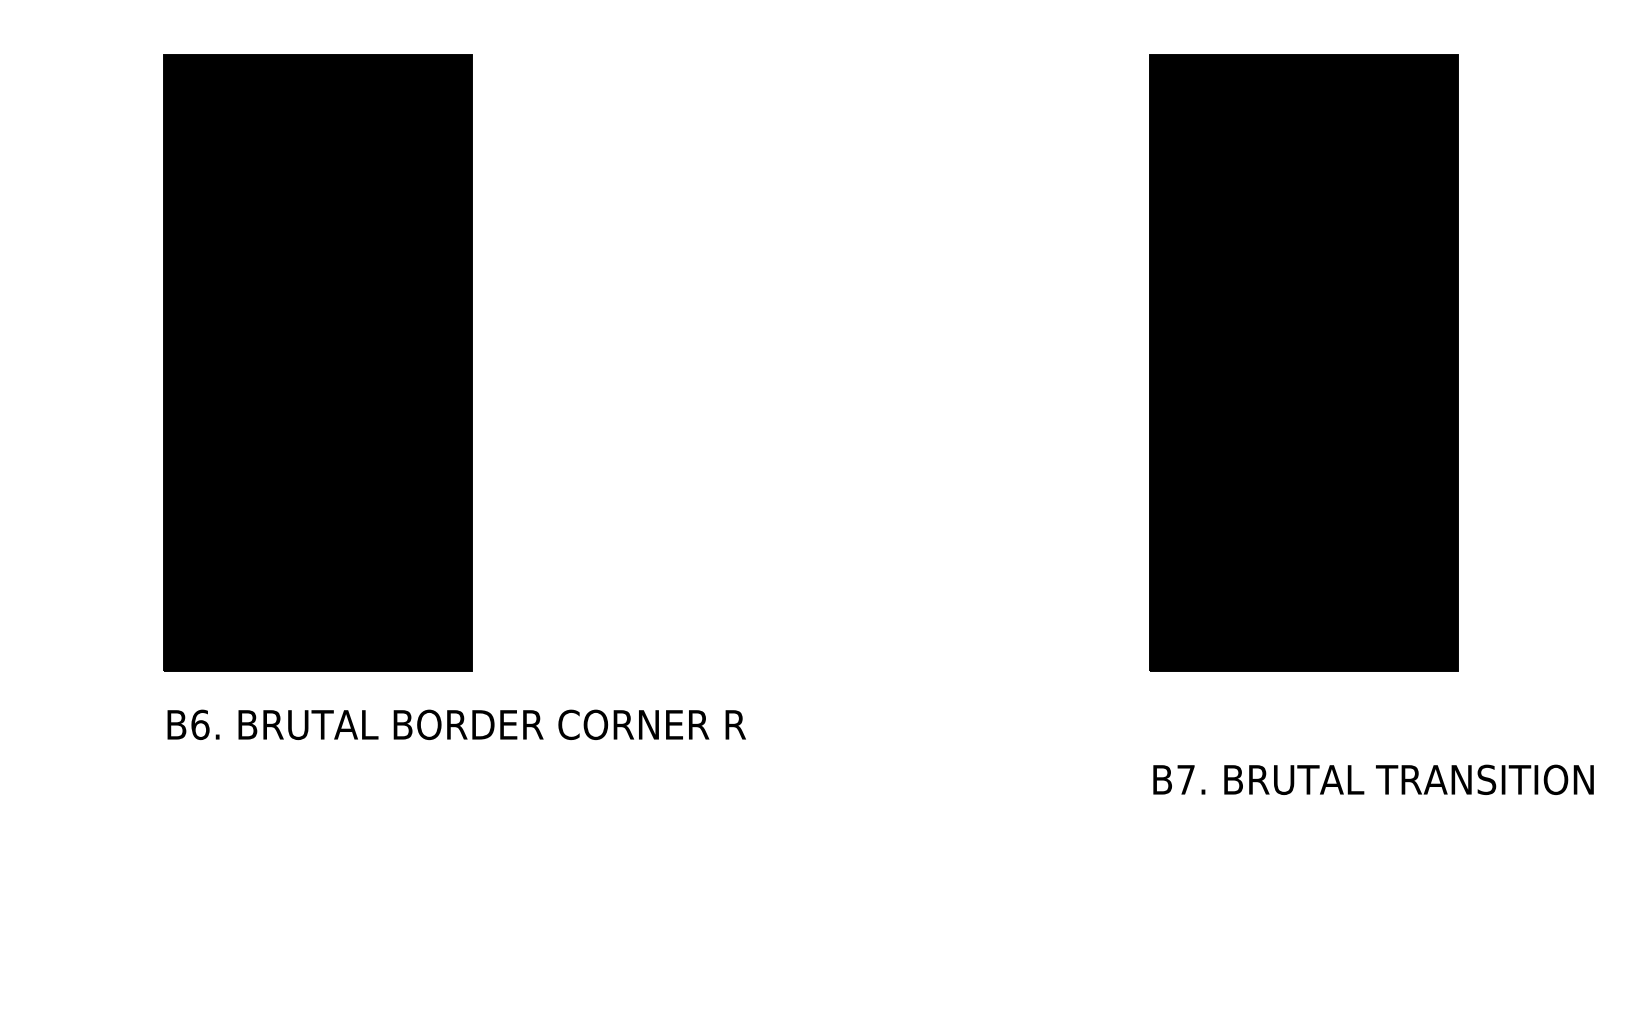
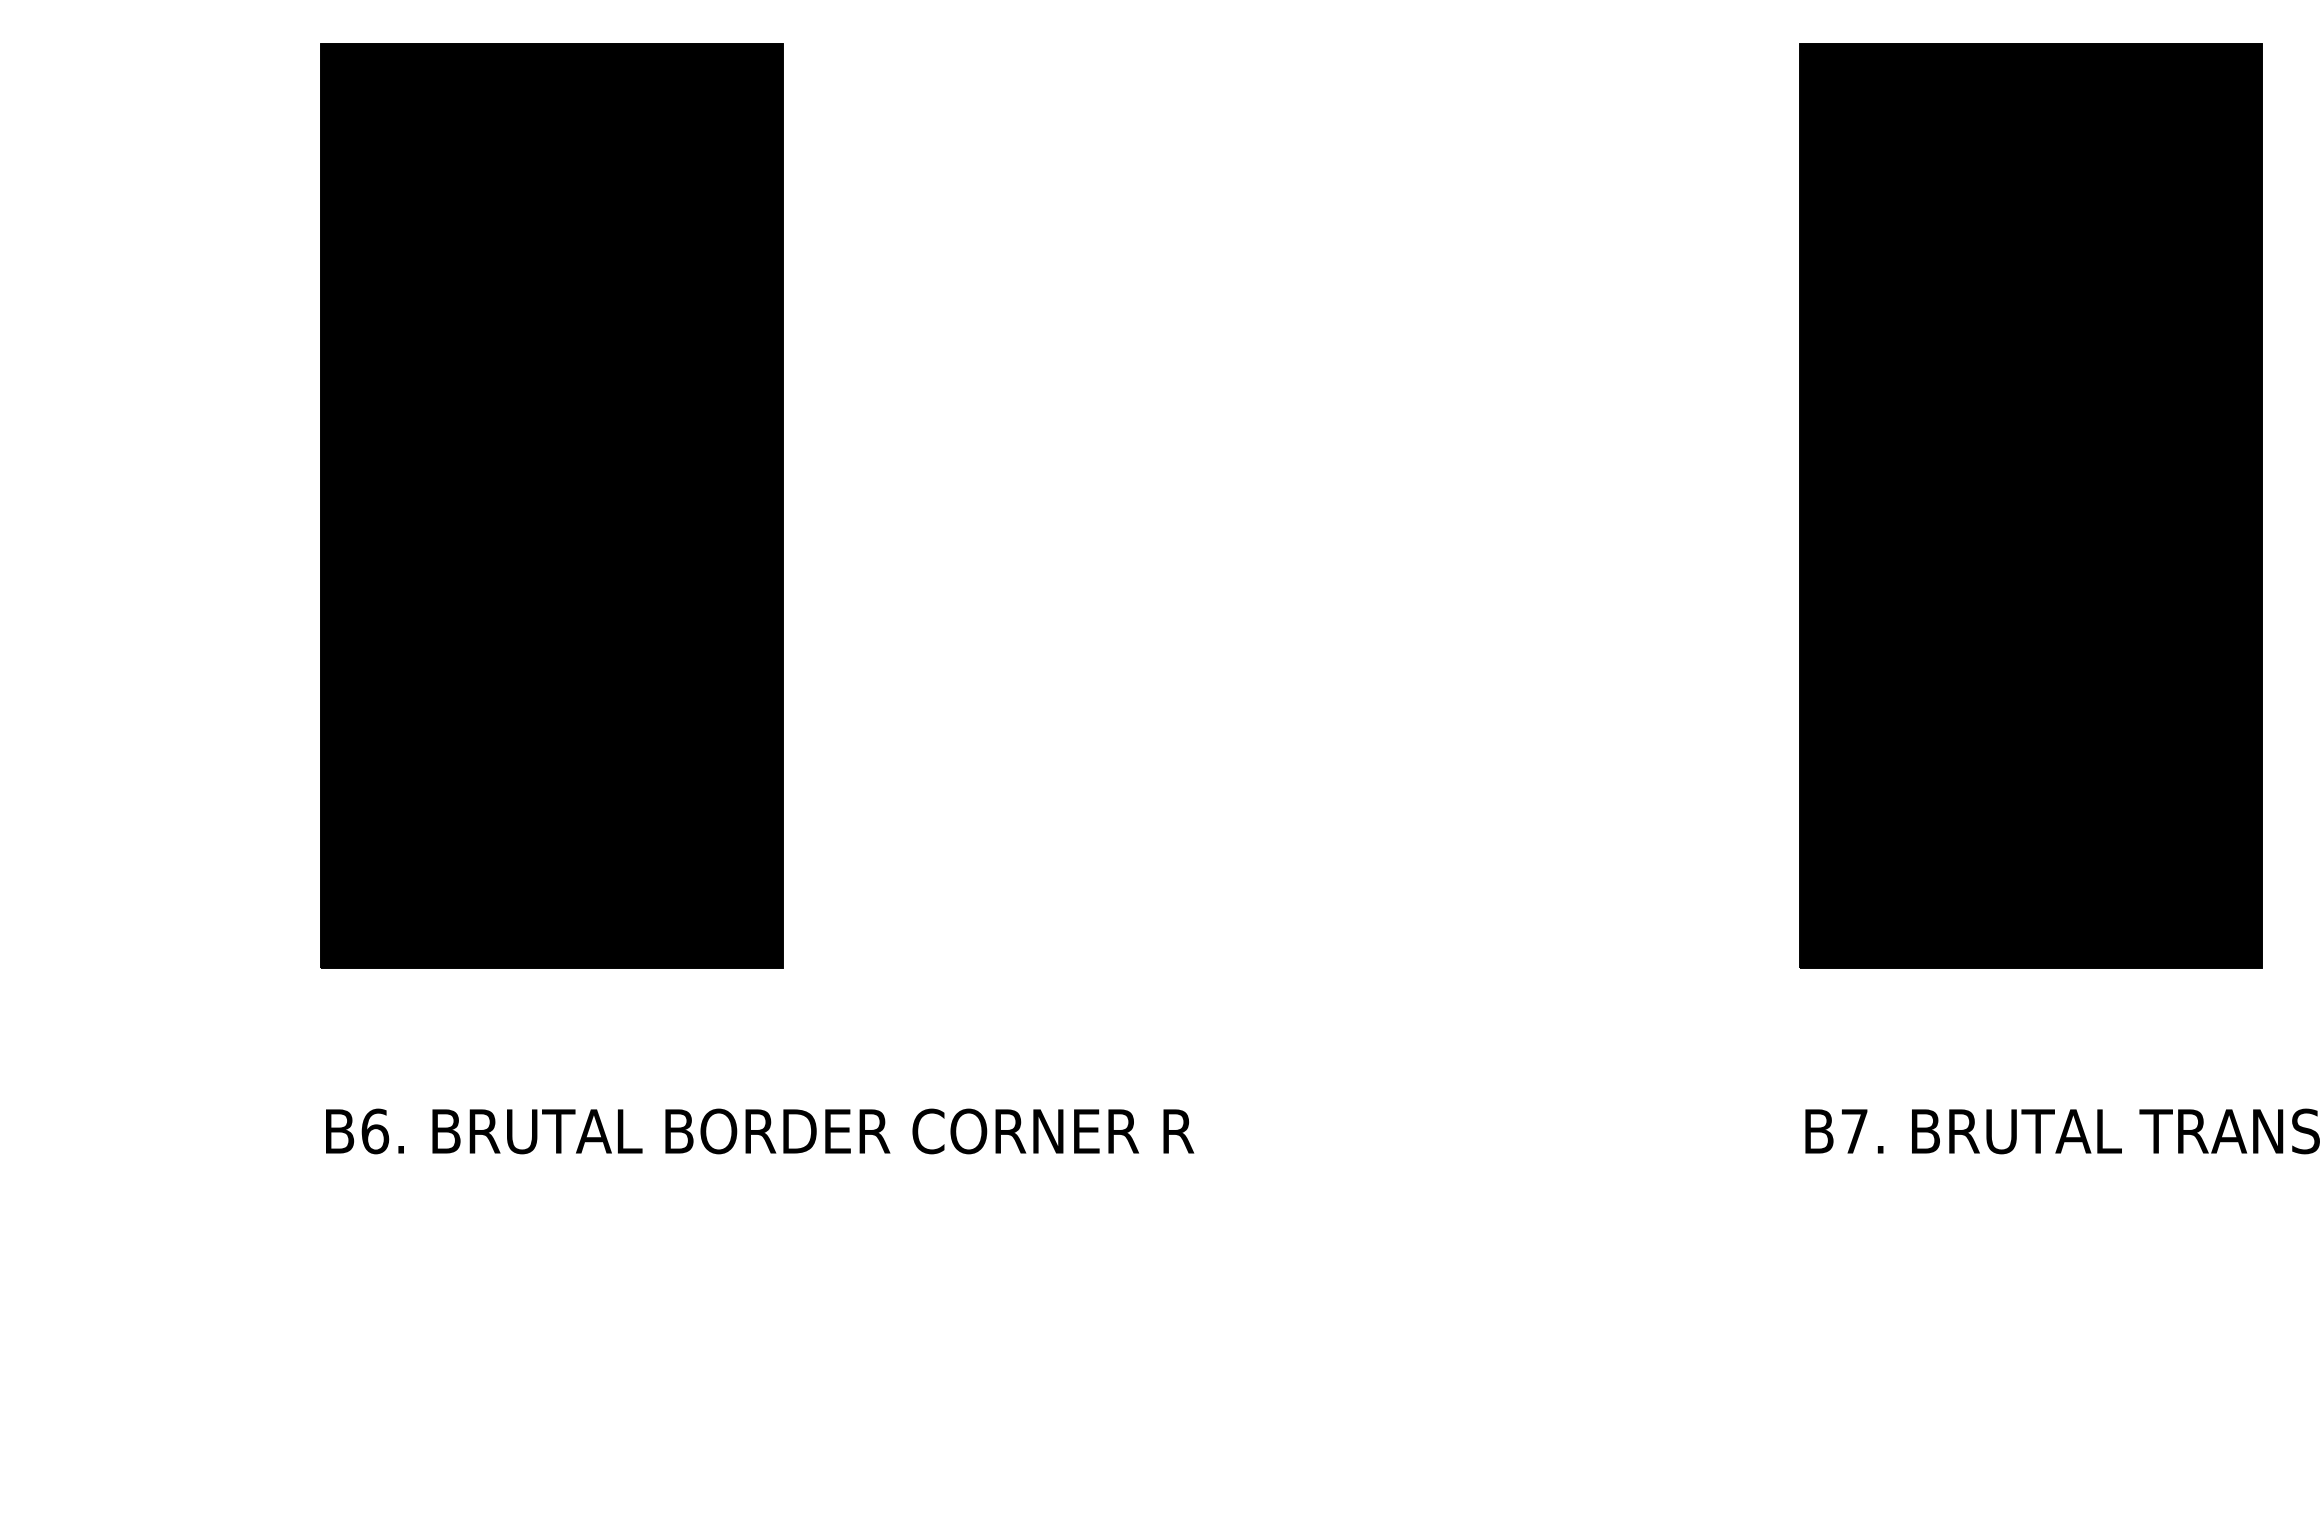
text: (456, 724) -> (759, 1130), moved

